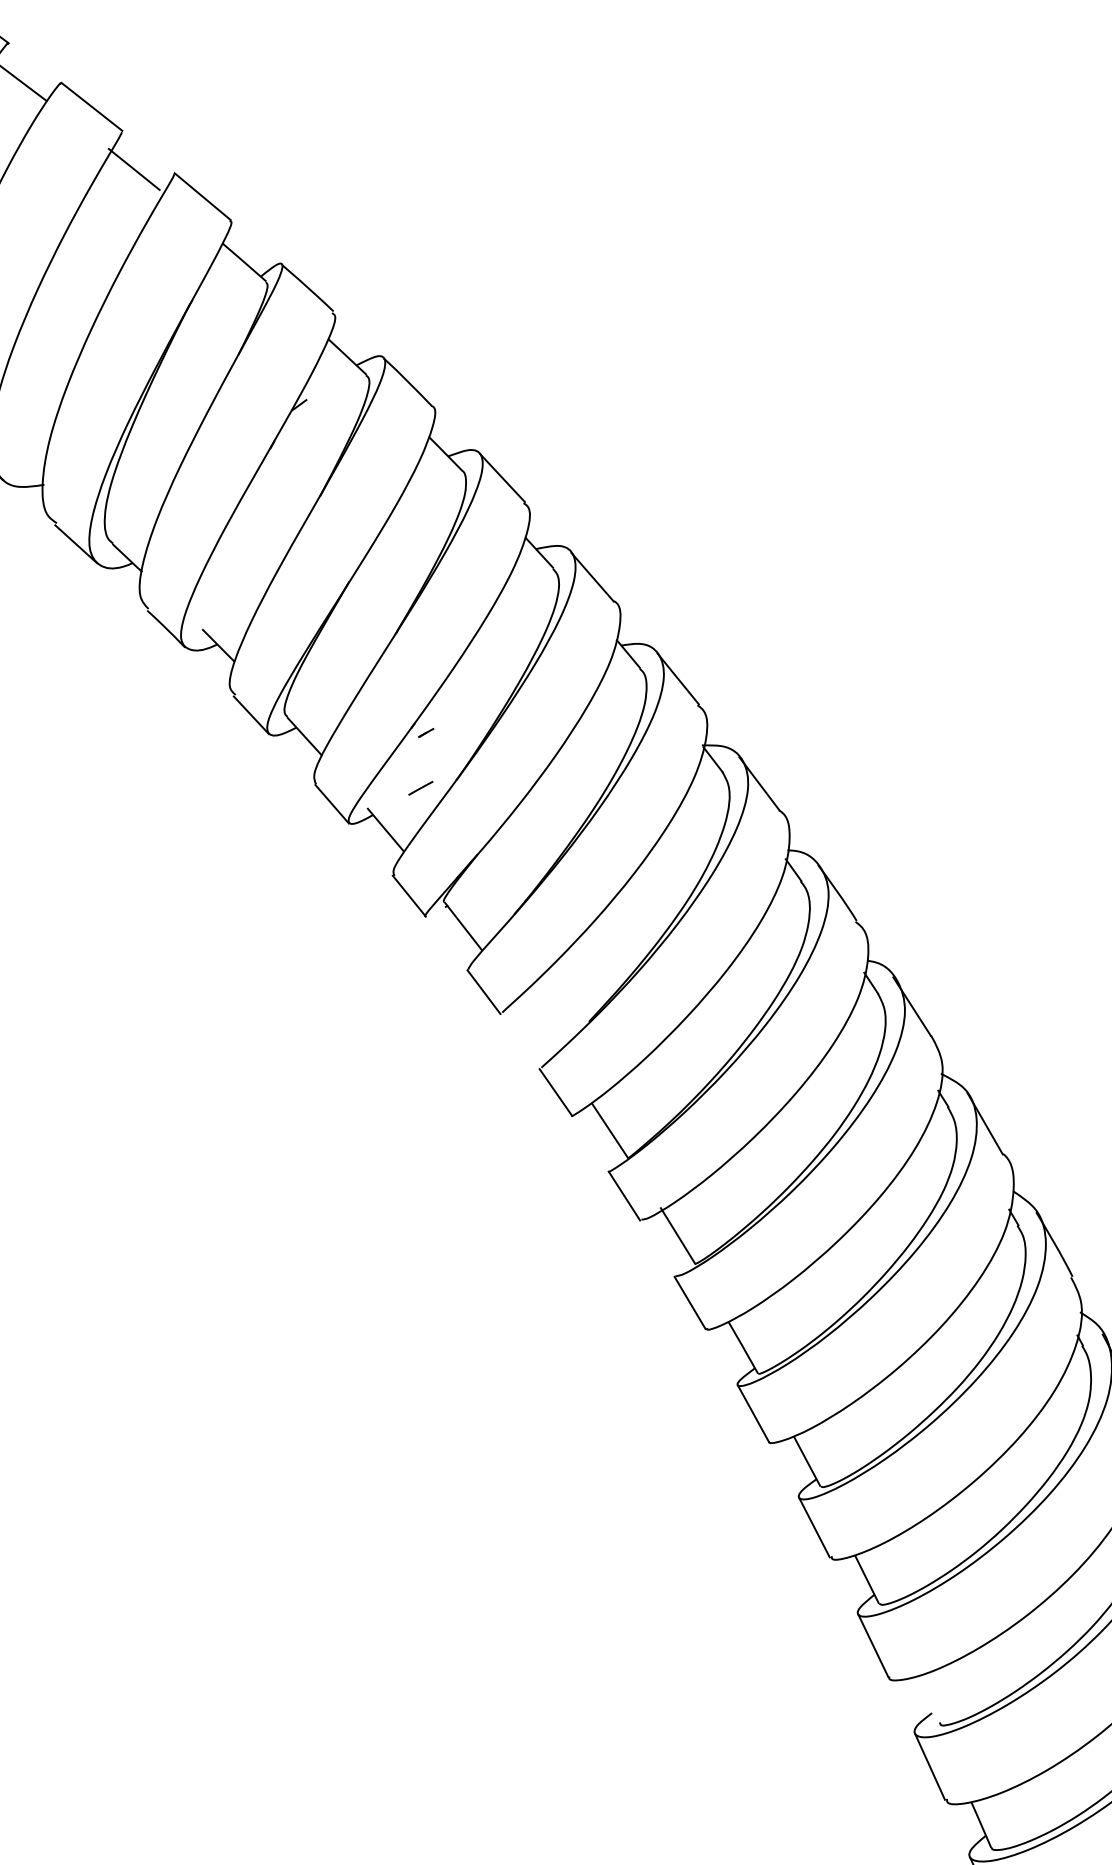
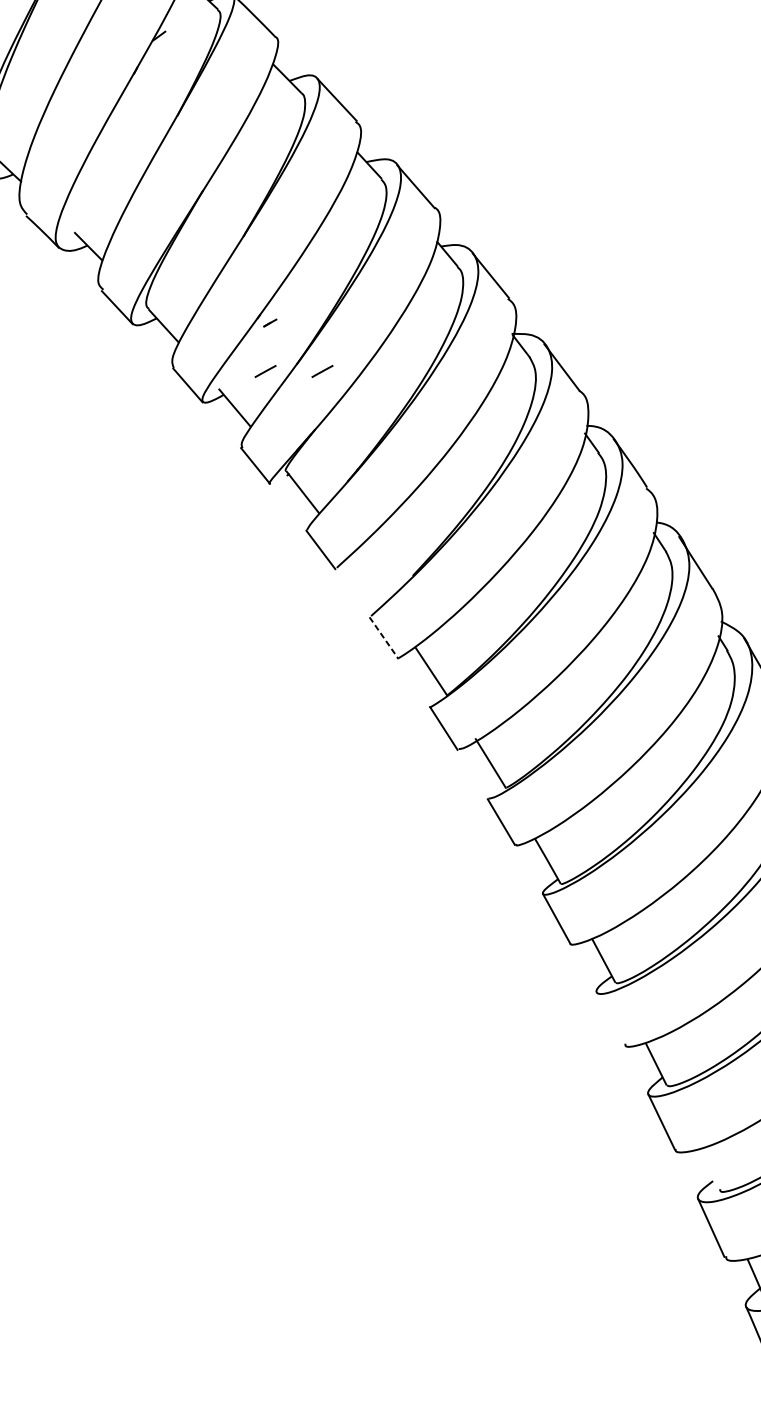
line: (485, 788) -> (322, 371), added
line: (556, 1092) -> (384, 637), solid -> dashed
line: (814, 1527) -> (610, 1018), removed

